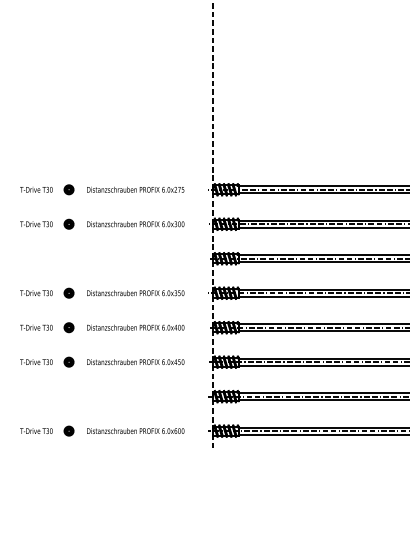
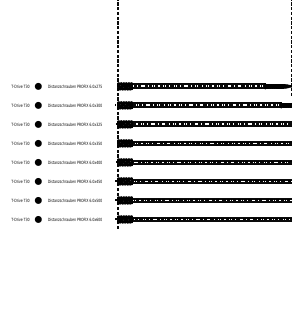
part: (102, 258) -> (56, 124), added
part: (102, 396) -> (56, 200), added

